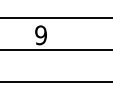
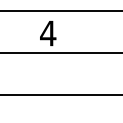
text: (40, 35) -> (47, 33), 9 -> 4

